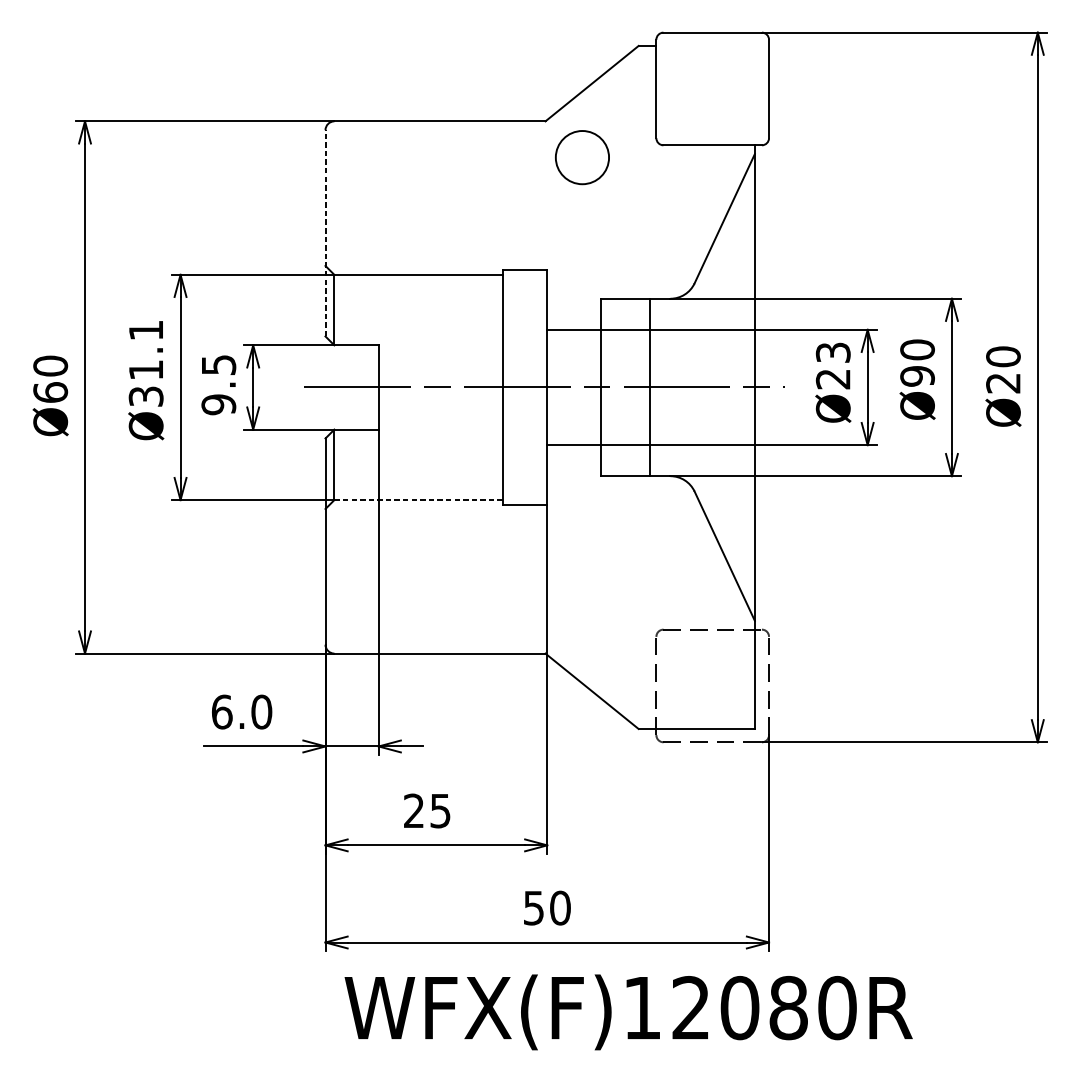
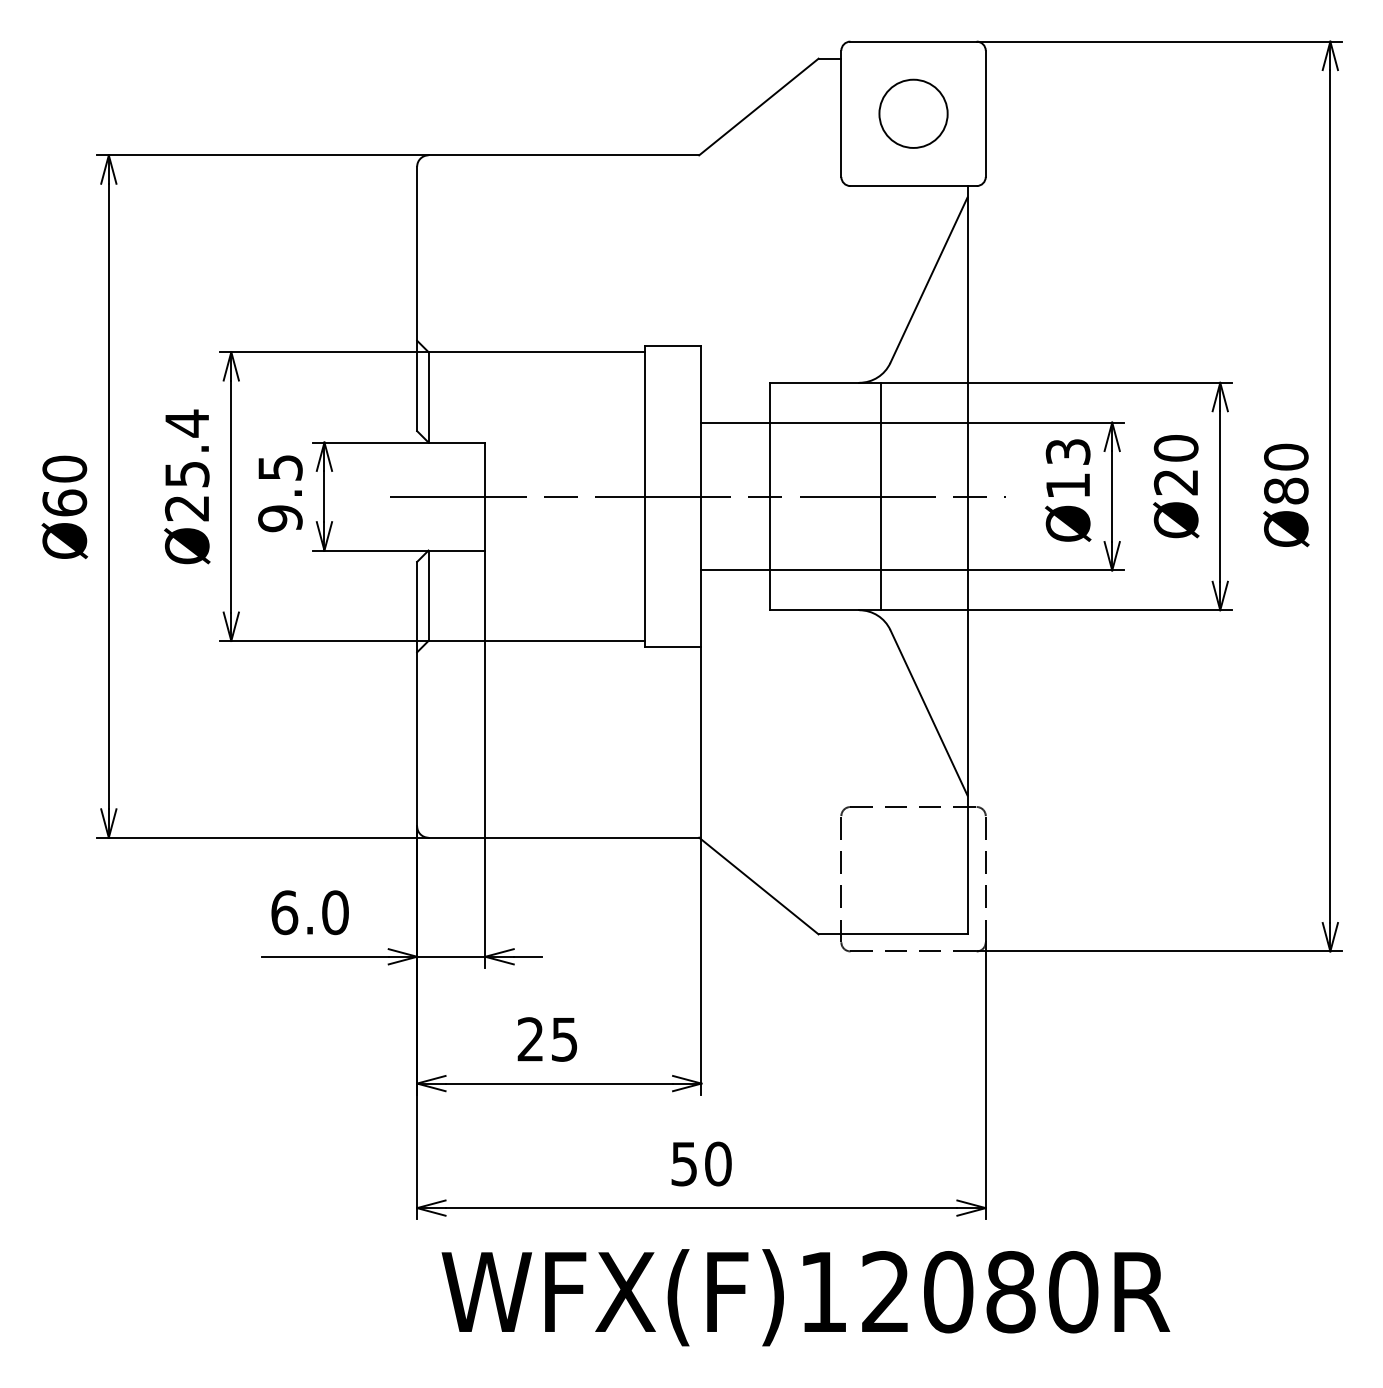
circle: (582, 157) -> (913, 113), moved
line: (325, 233) -> (417, 298), dashed -> solid
text: (146, 363) -> (187, 465), Ø31.1 -> Ø25.4
text: (917, 376) -> (1176, 482), Ø90 -> Ø20
text: (832, 378) -> (1067, 485), Ø23 -> Ø13
text: (1003, 382) -> (1286, 490), Ø20 -> Ø80
line: (650, 387) -> (881, 496), moved
line: (419, 499) -> (537, 640), dashed -> solid

